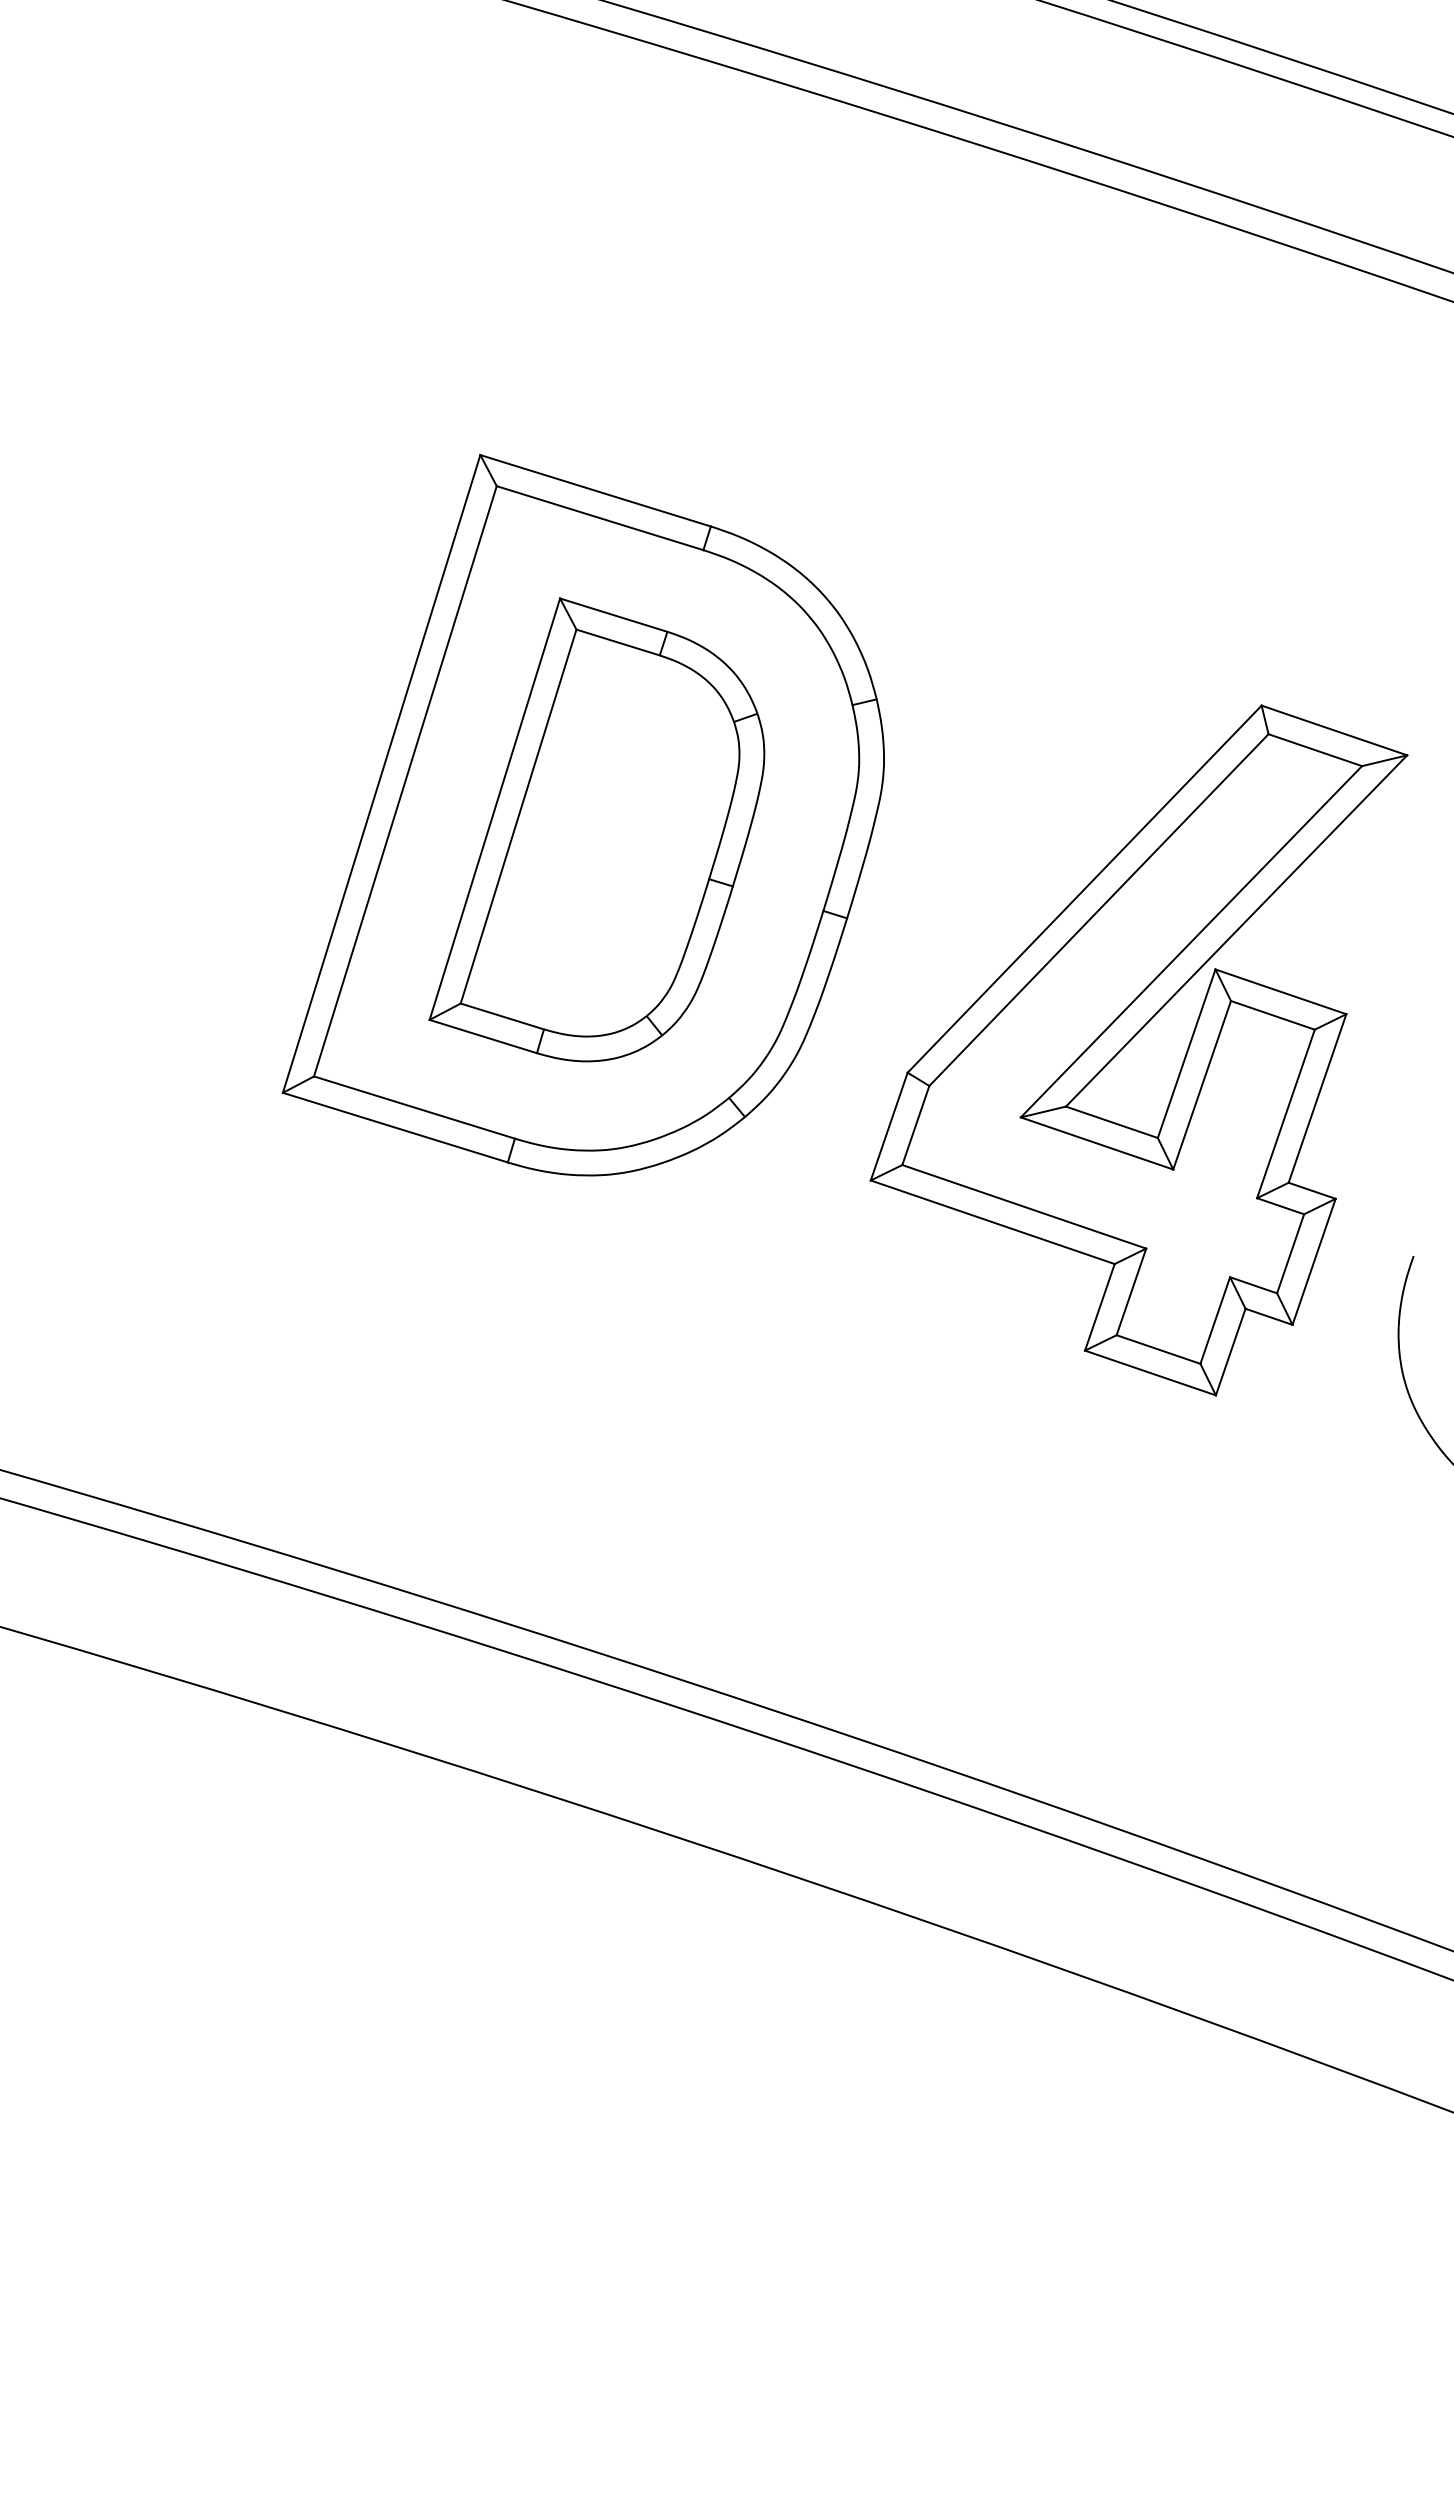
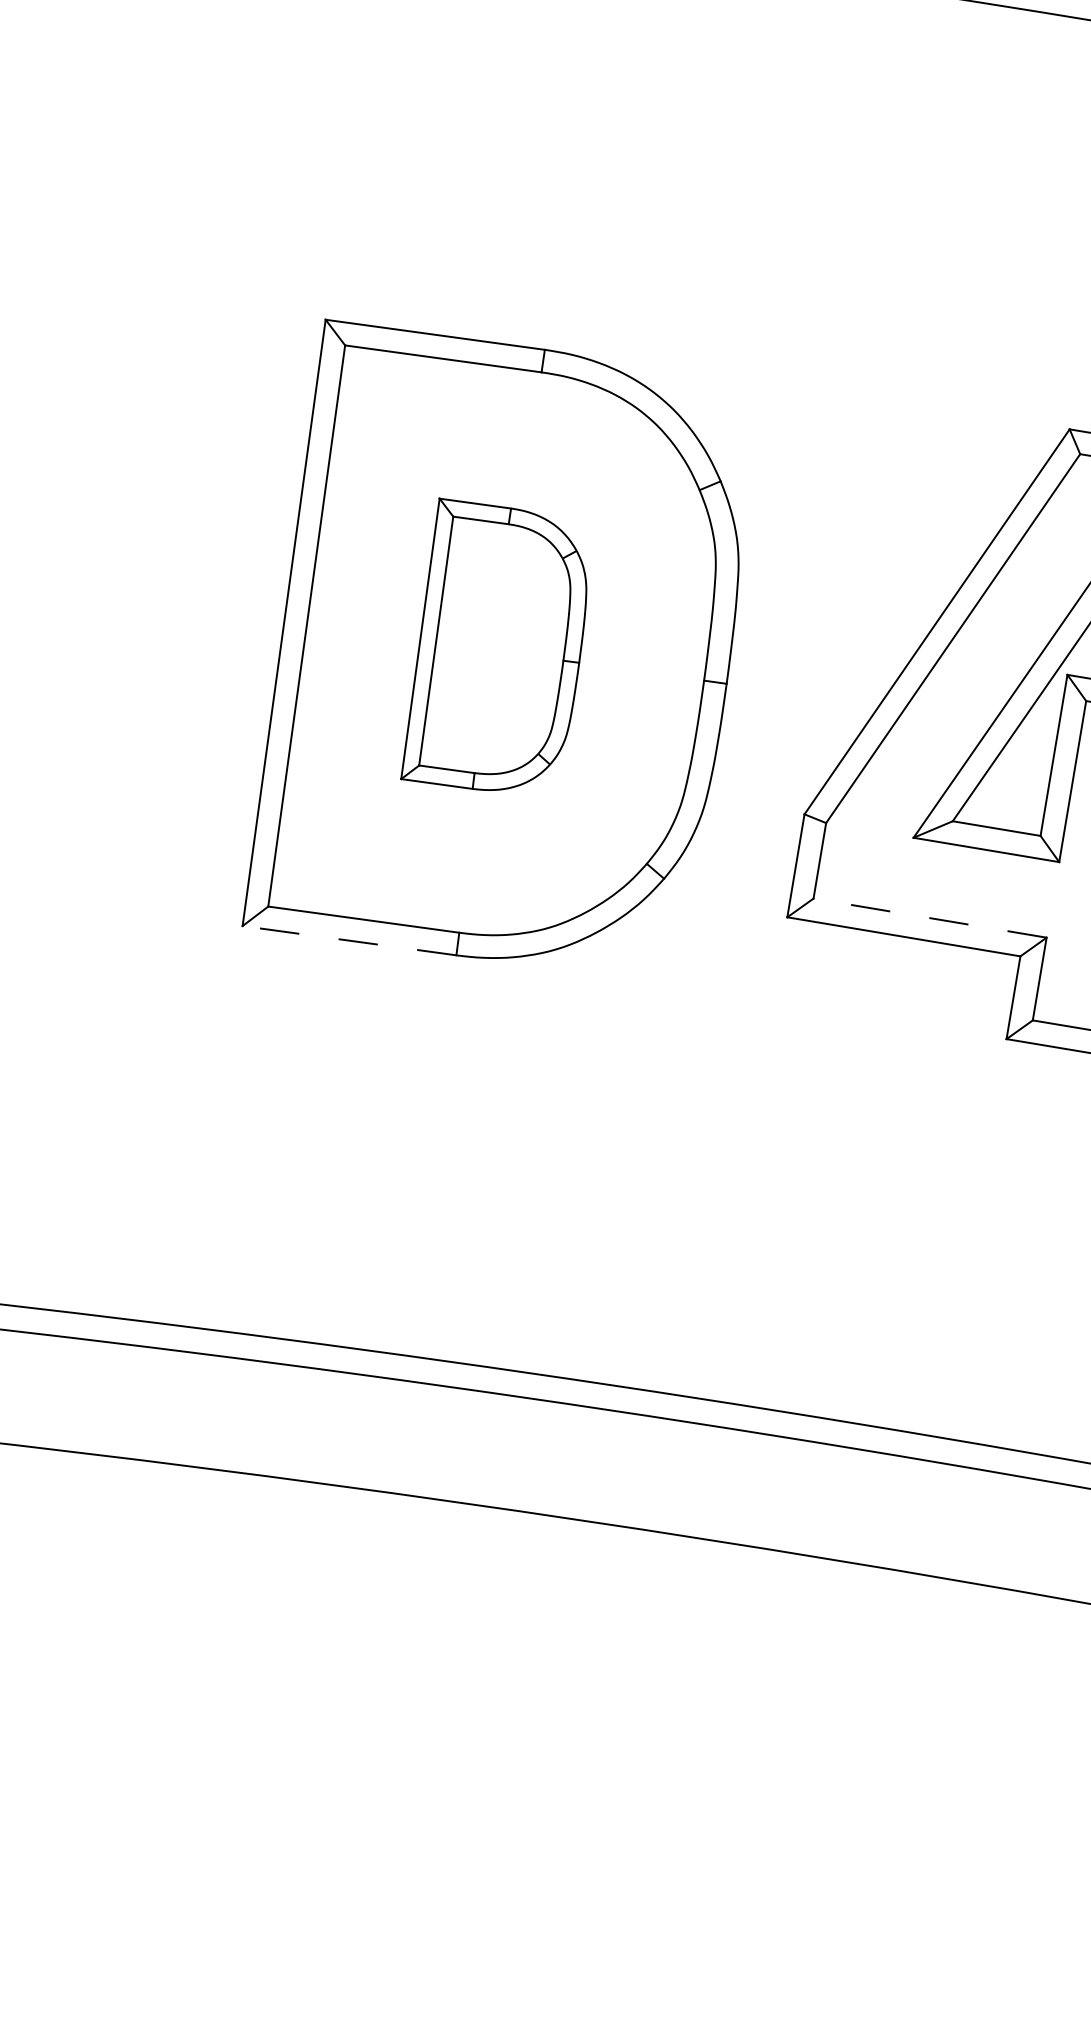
part: (596, 829) -> (486, 640), size x0.7
line: (395, 1127) -> (349, 940), solid -> dashed
line: (1024, 1206) -> (930, 917), solid -> dashed

